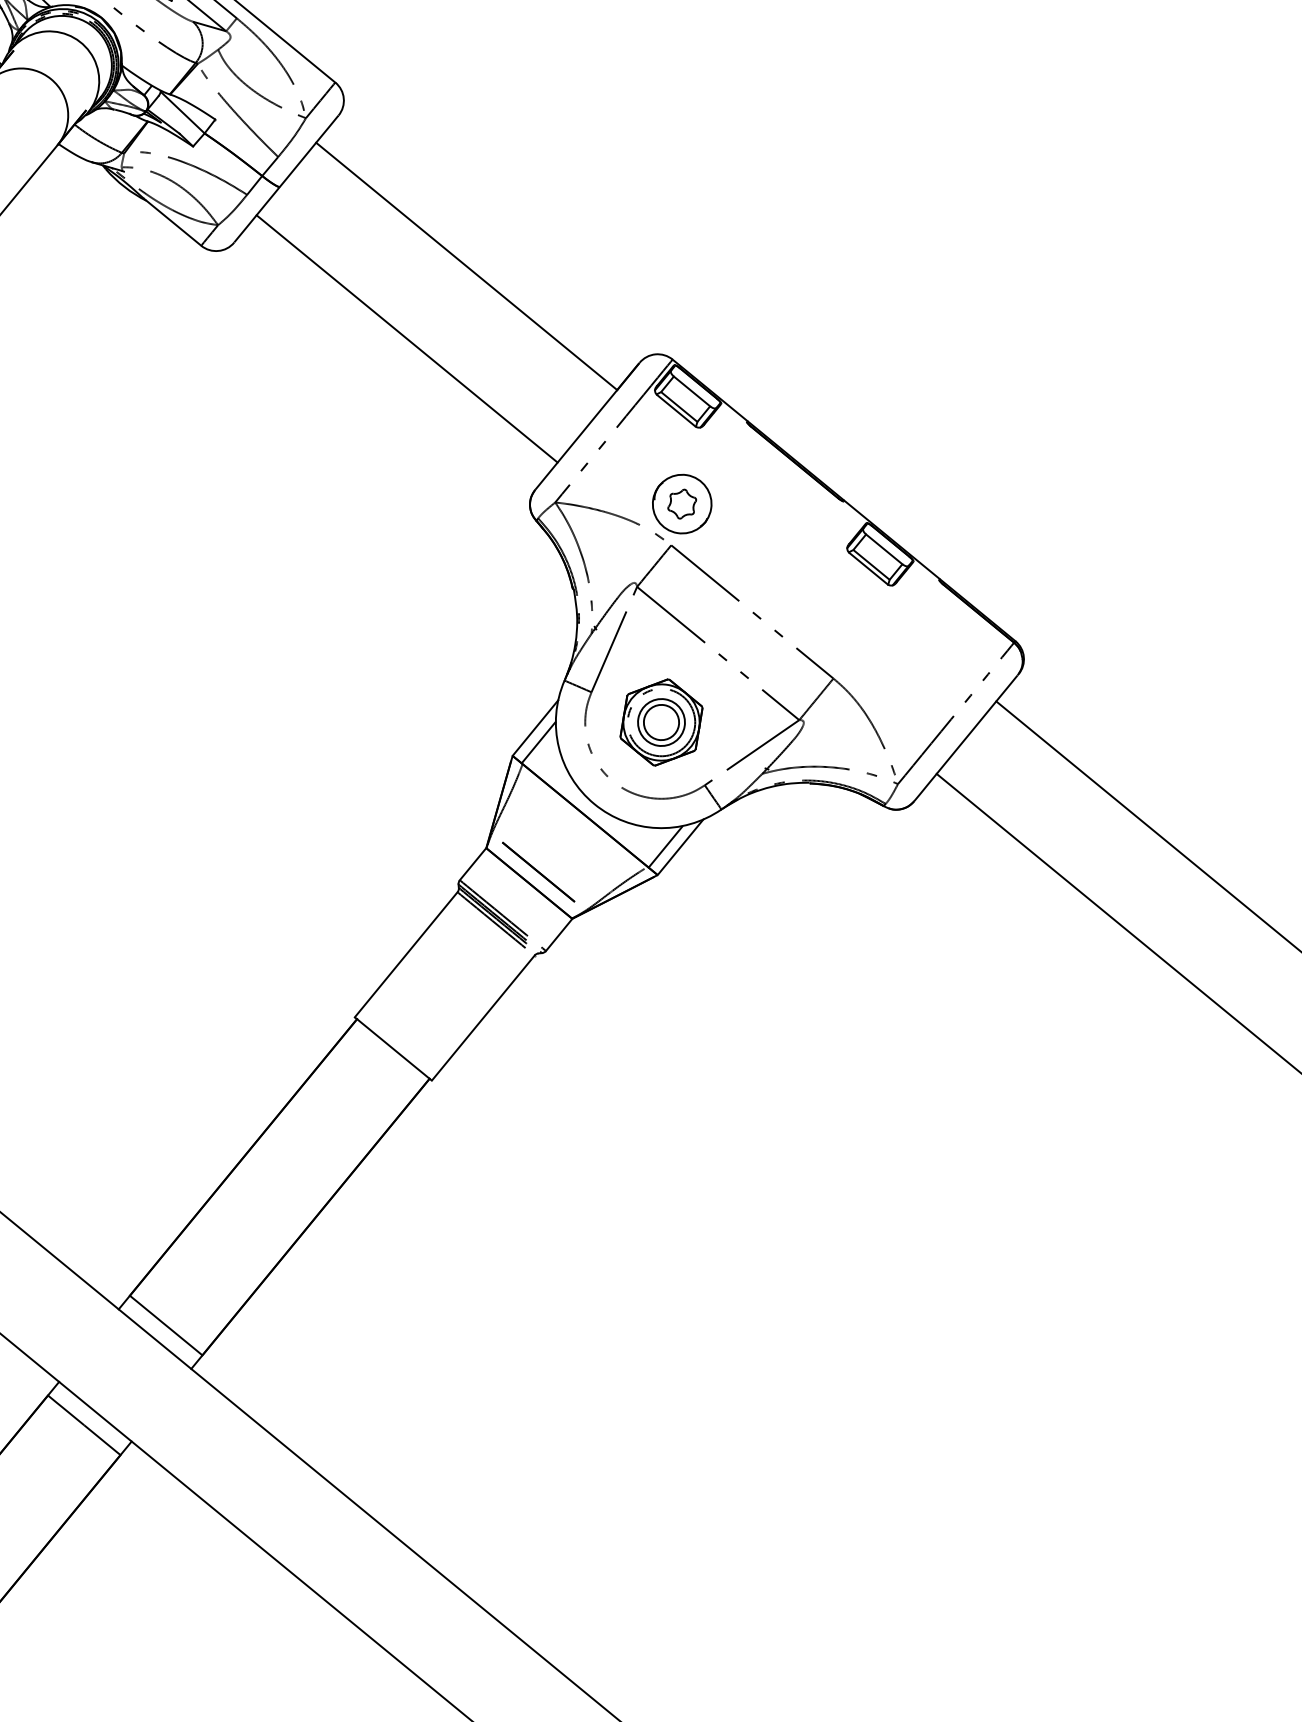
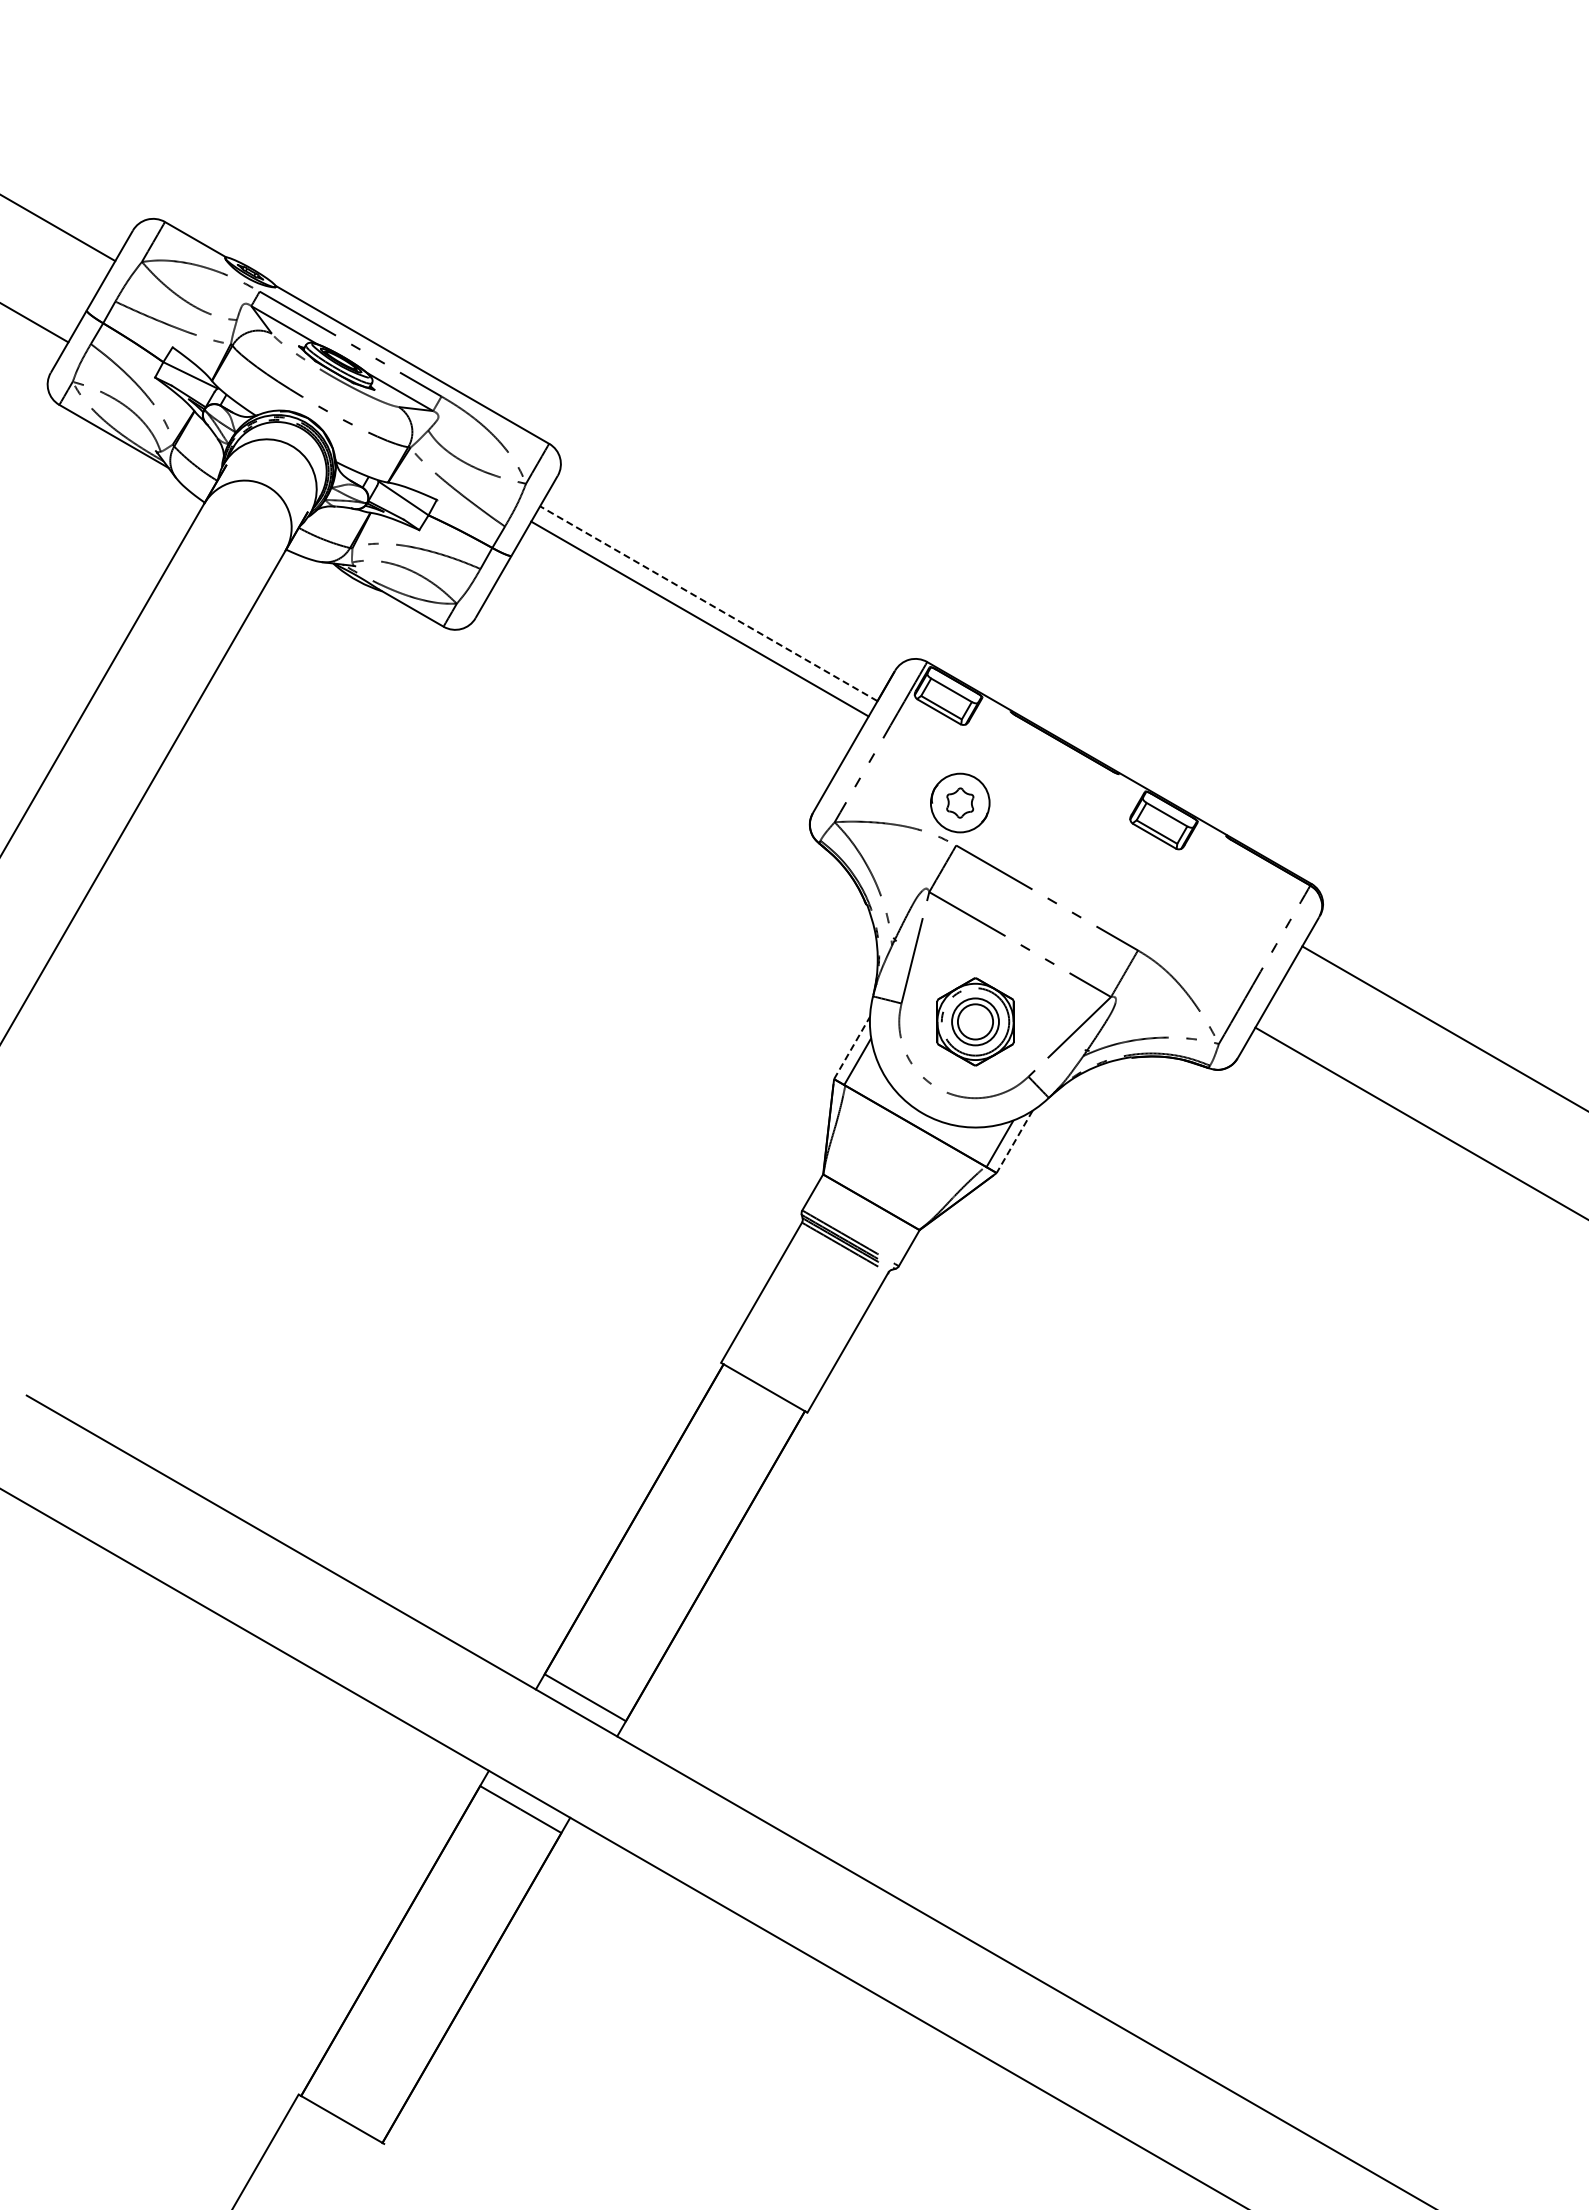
line: (466, 266) -> (708, 603), solid -> dashed
line: (406, 338) -> (699, 618), moved
line: (535, 728) -> (852, 1048), solid -> dashed
line: (680, 846) -> (1014, 1141), solid -> dashed
line: (538, 872) -> (878, 1189), removed

